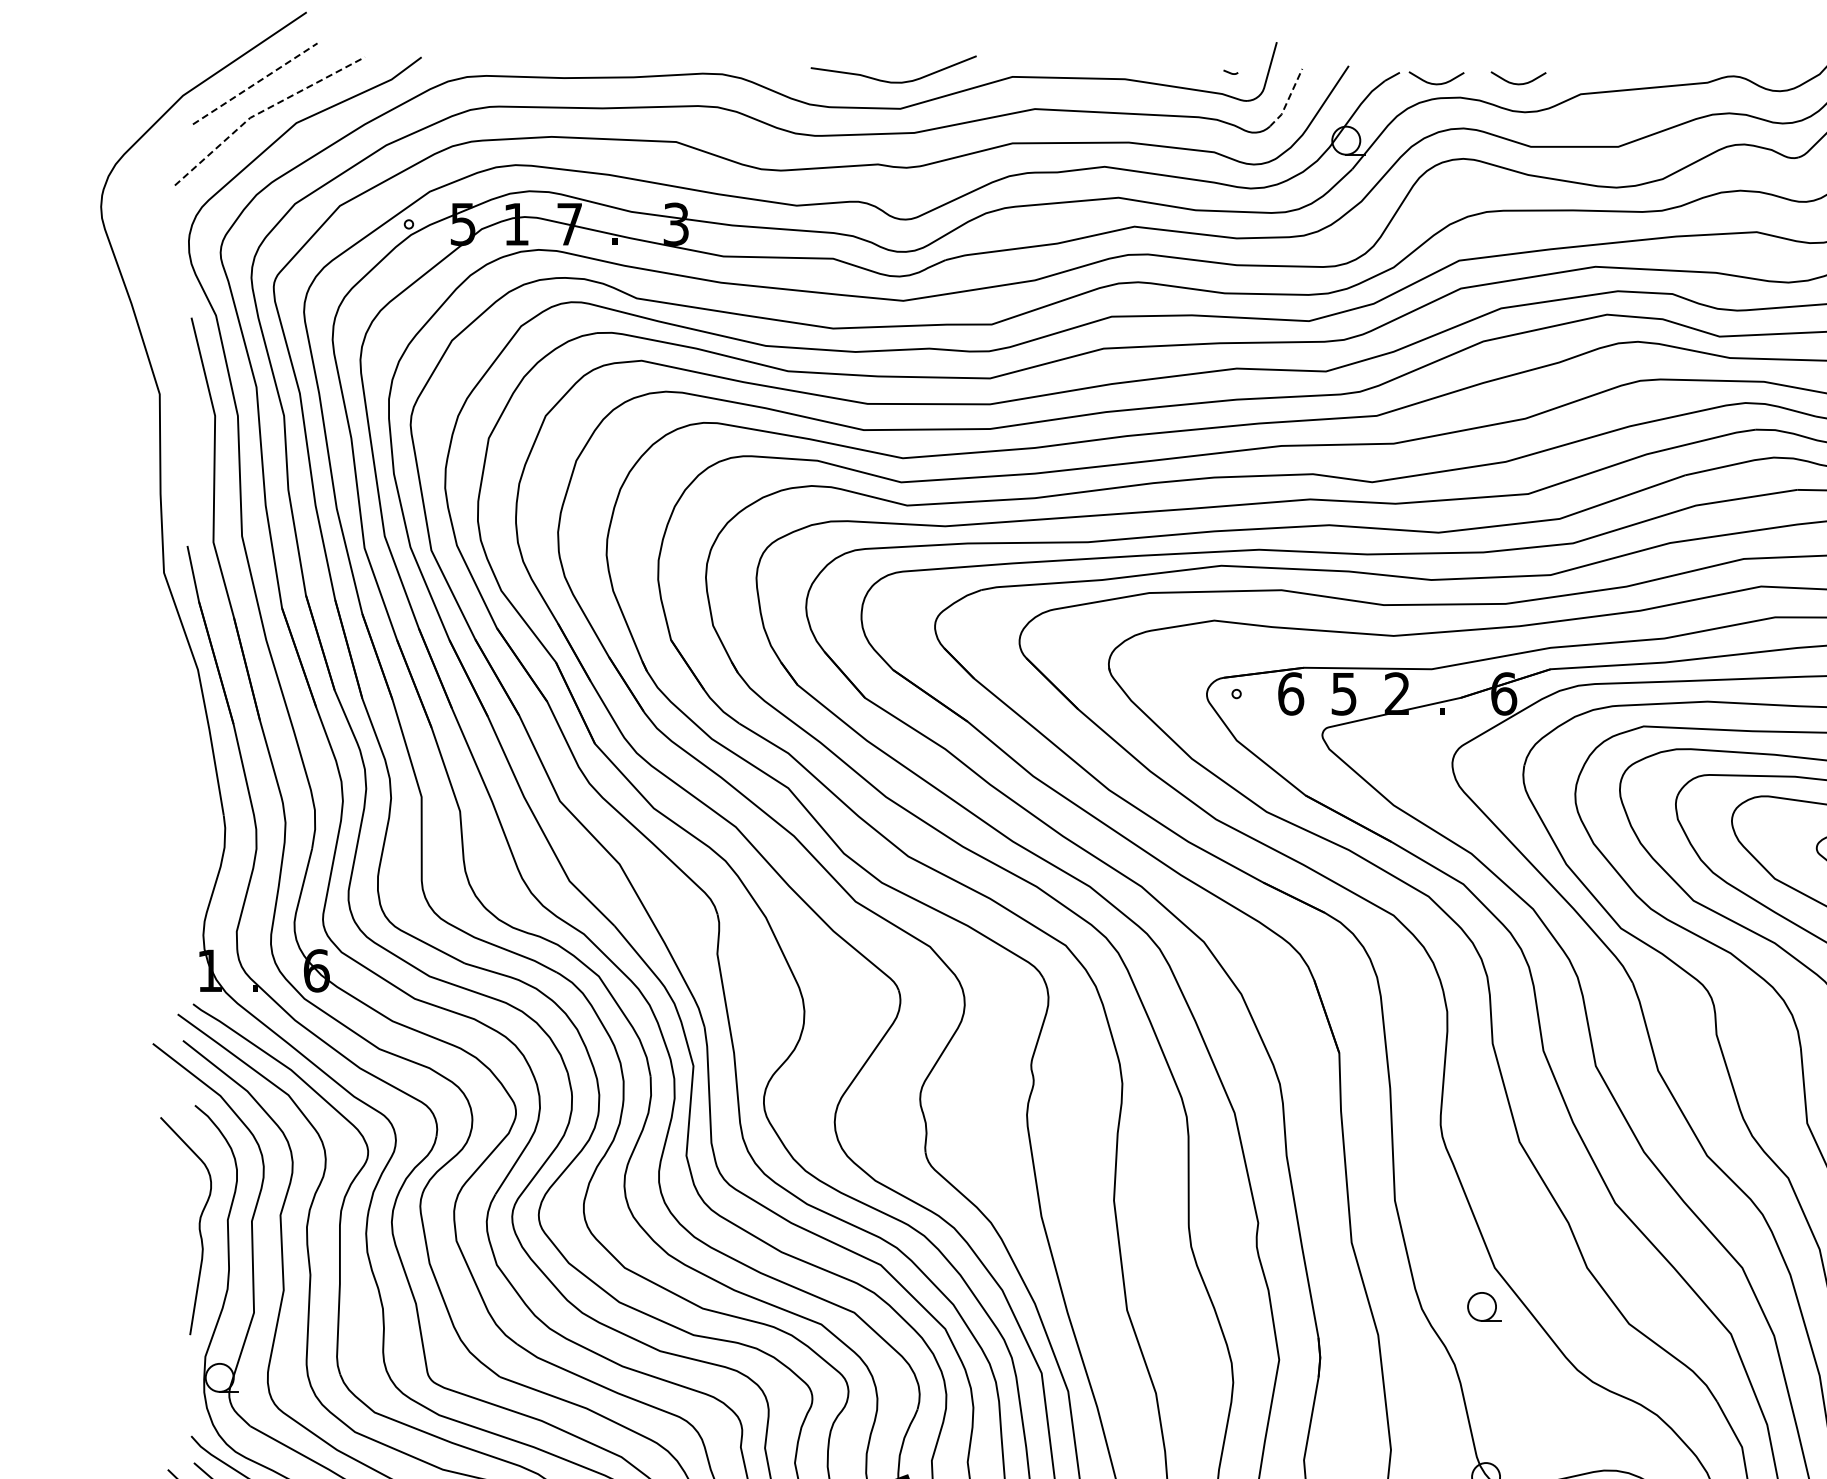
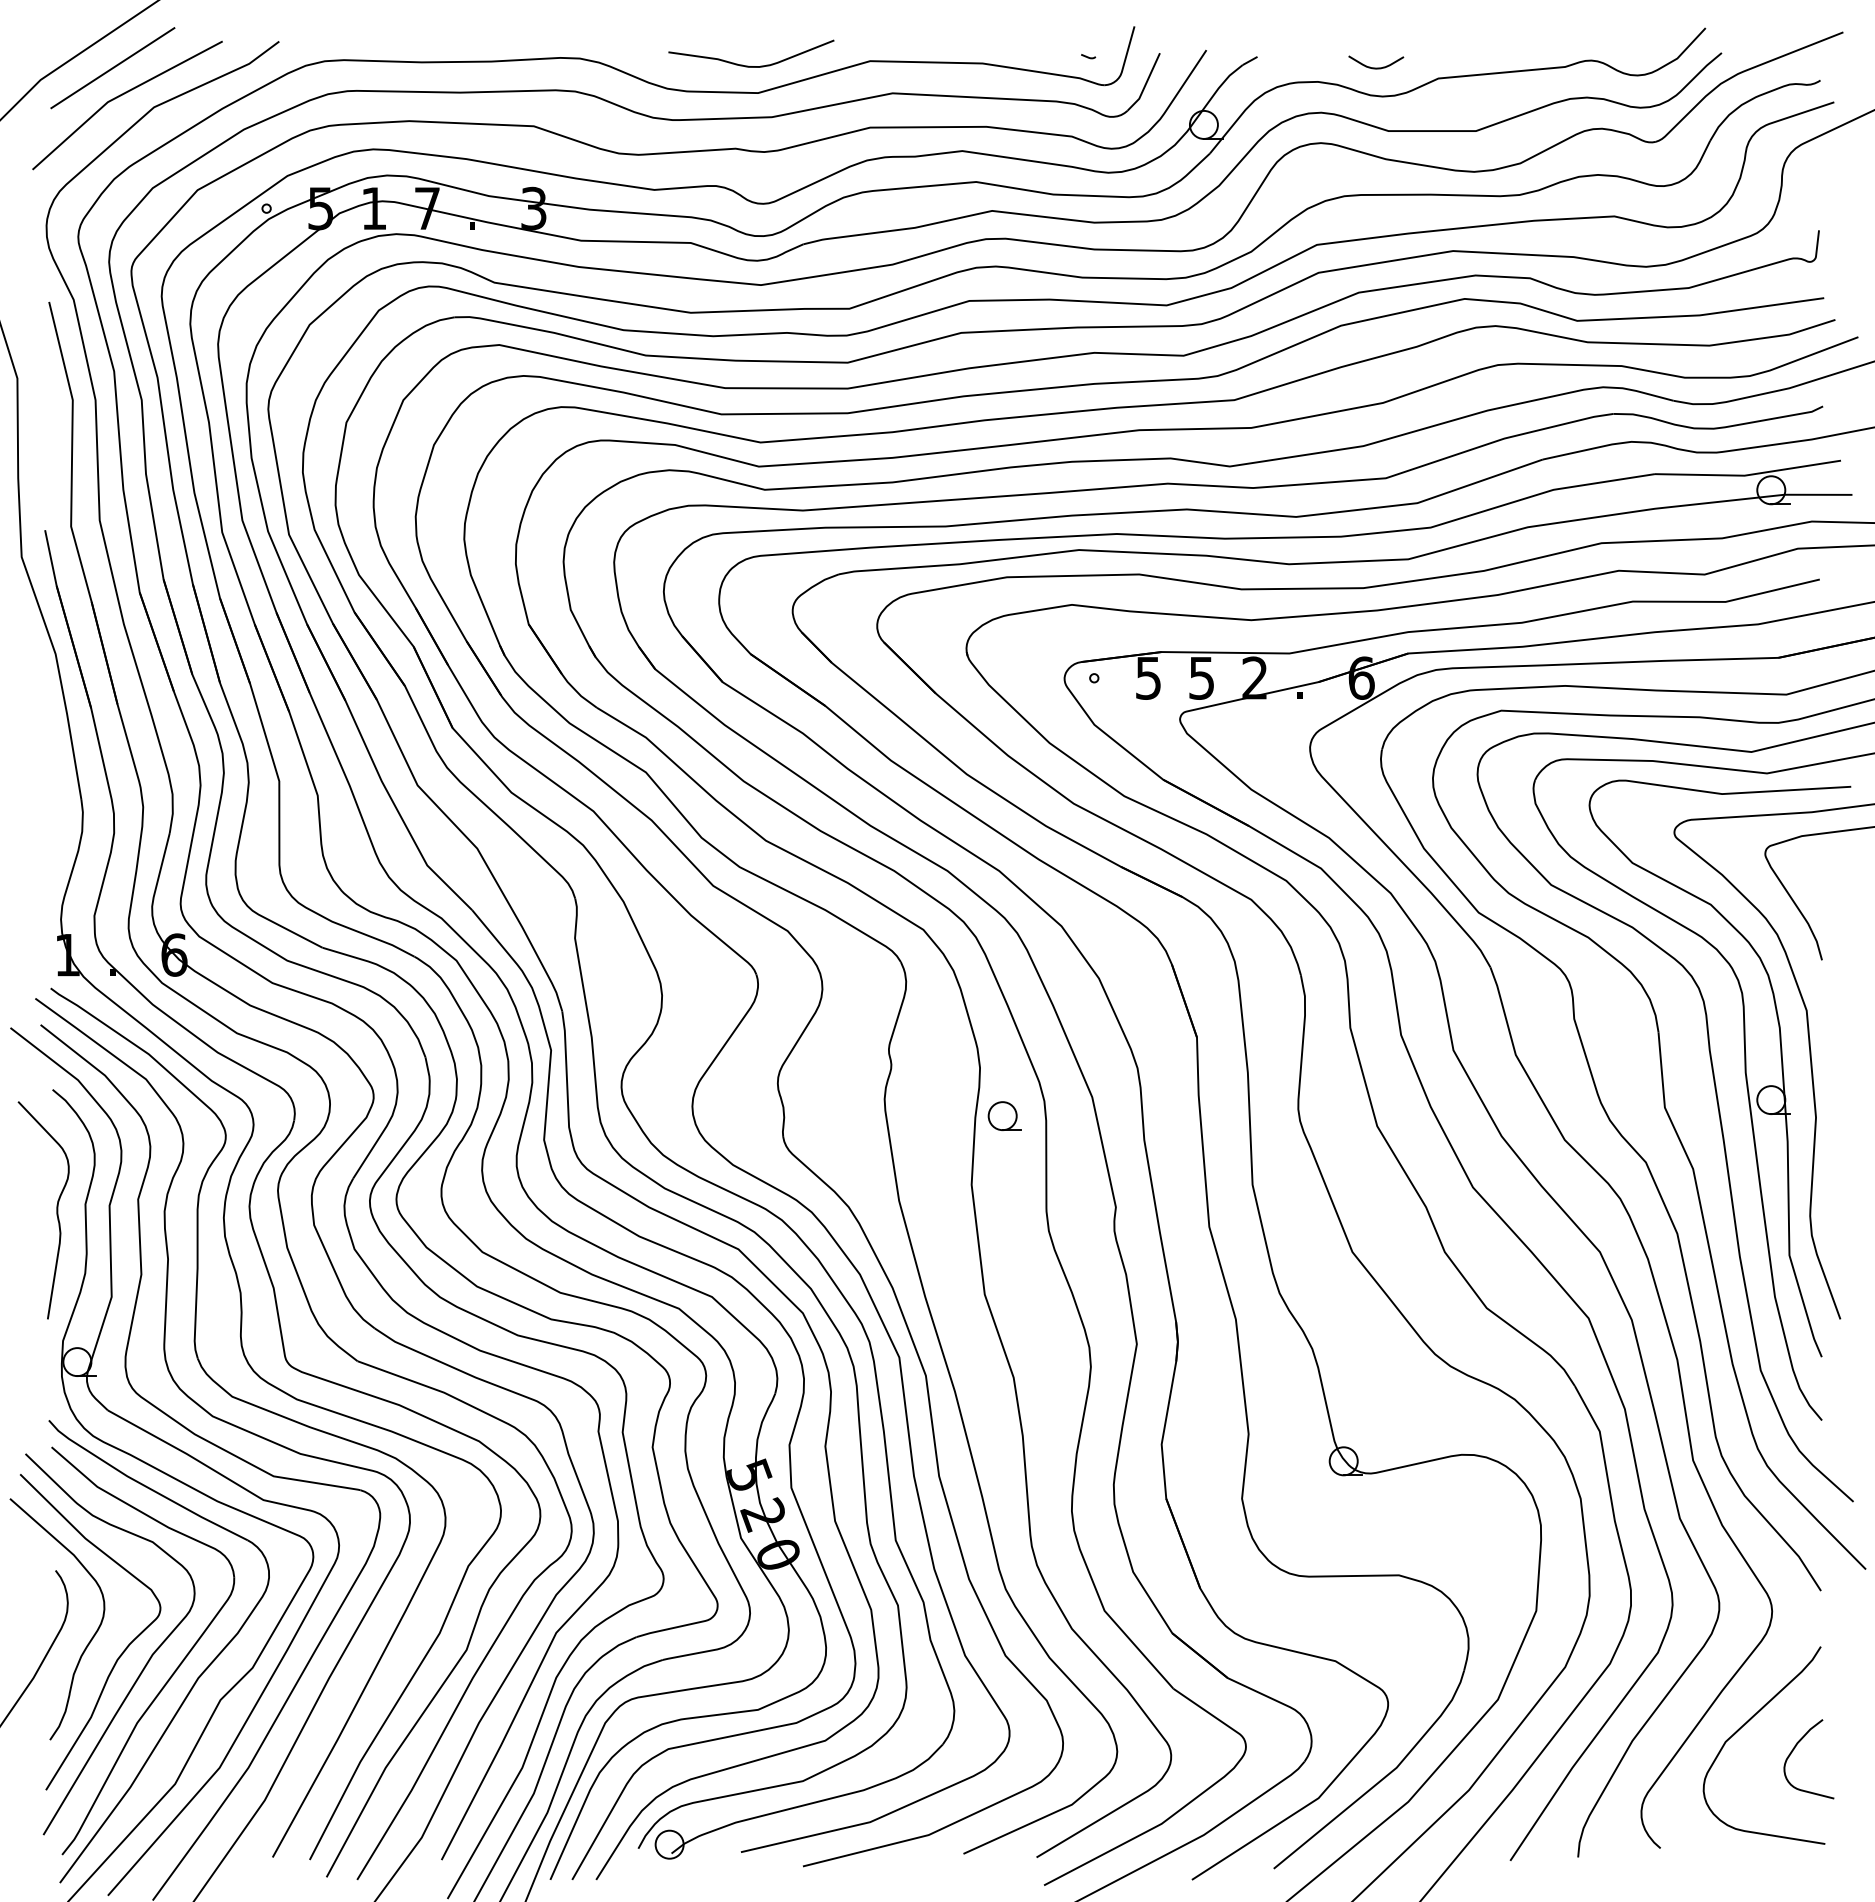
line: (255, 83) -> (113, 67), dashed -> solid
curve: (1436, 83) -> (1294, 67), removed
line: (1287, 100) -> (1145, 84), dashed -> solid
line: (262, 111) -> (120, 95), dashed -> solid
text: (1290, 693) -> (1148, 677), 6 -> 5
part: (1483, 1306) -> (1004, 1115), moved

